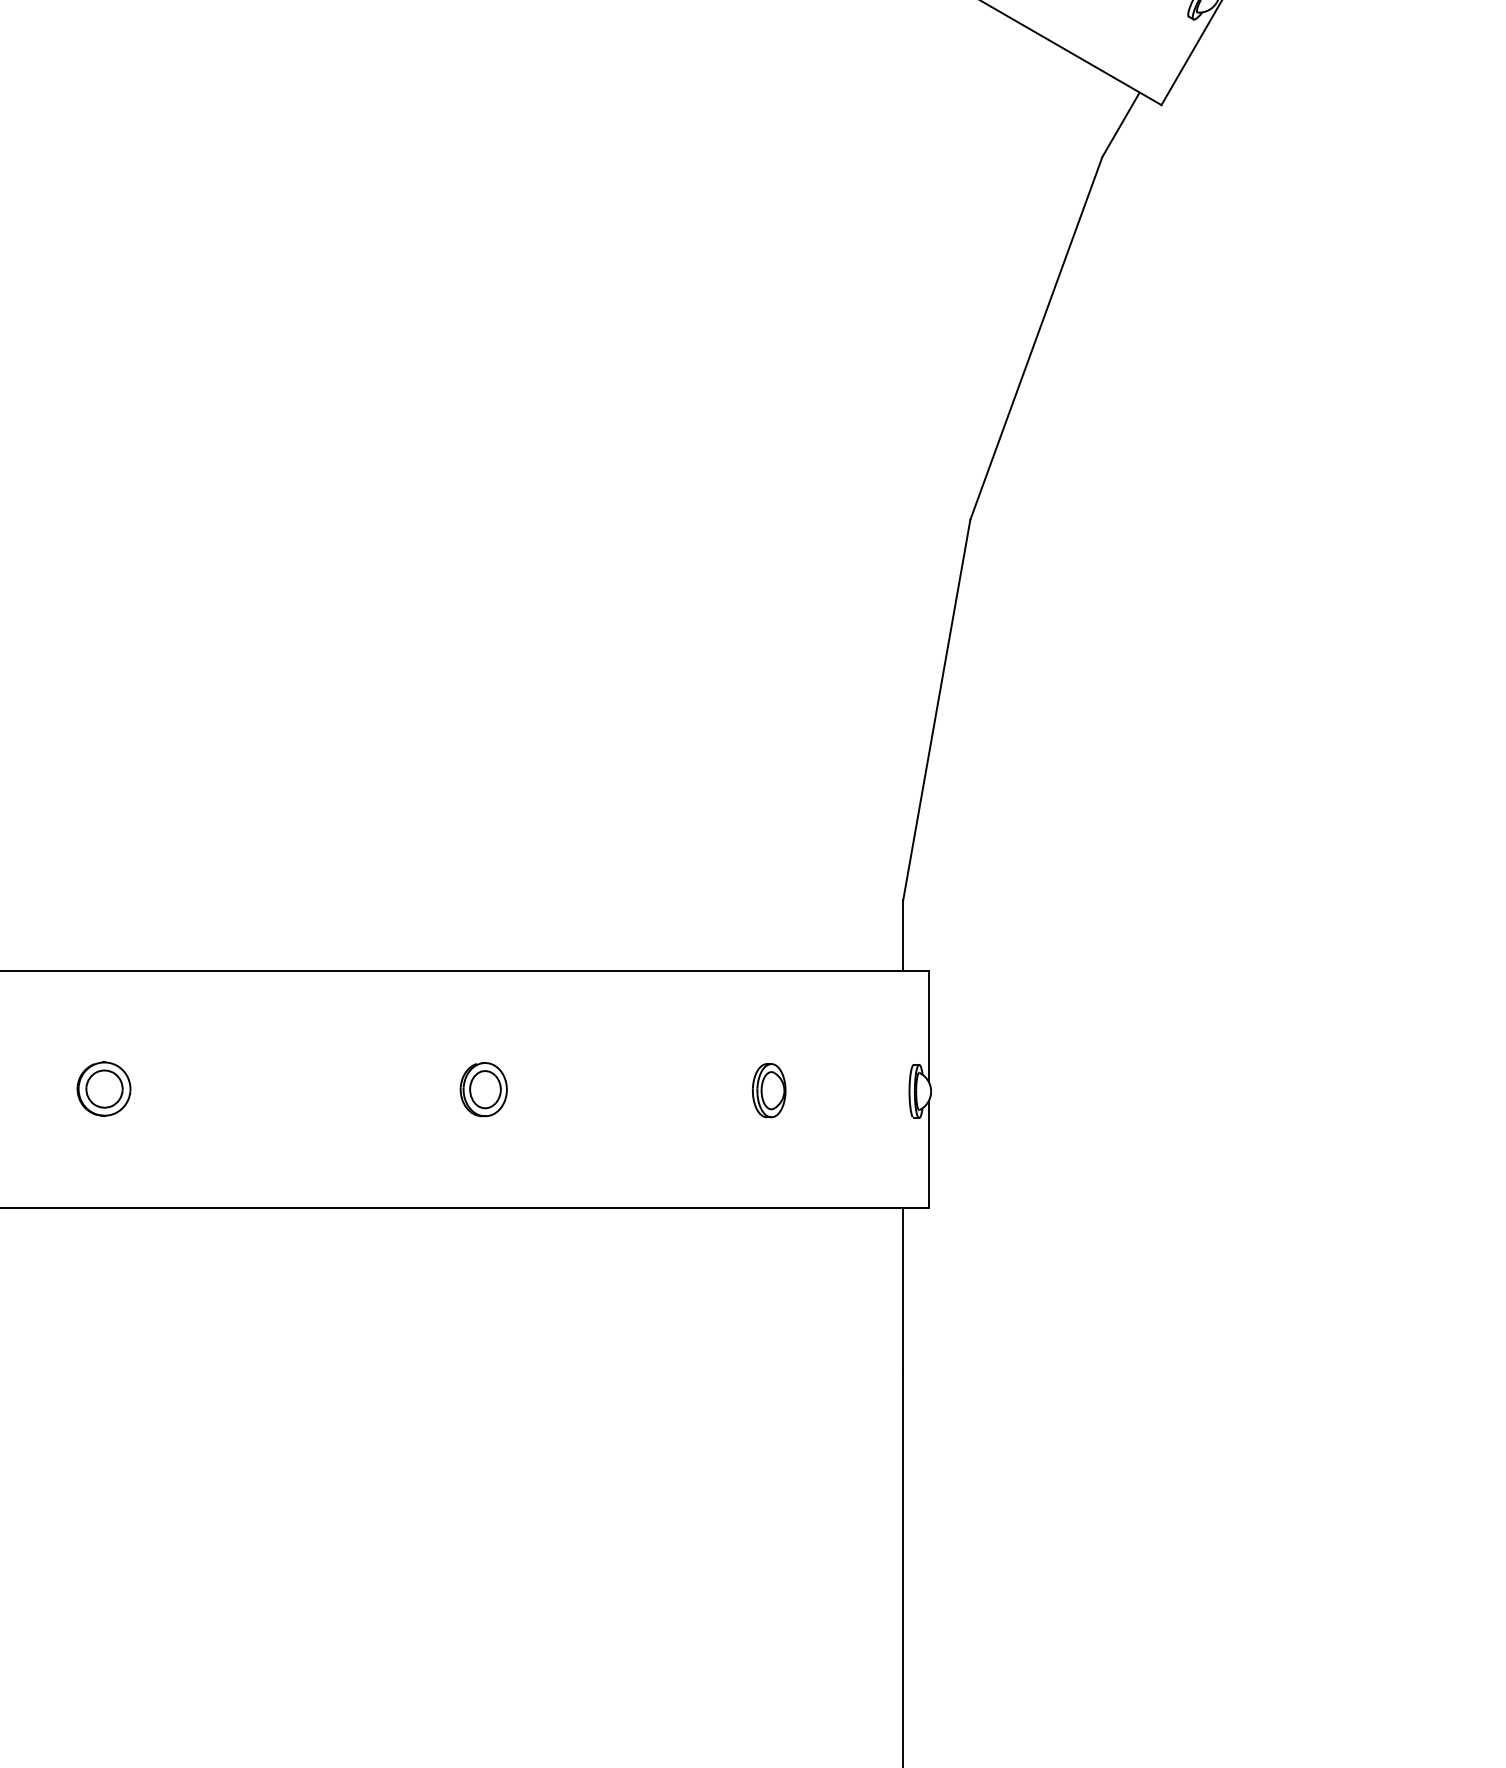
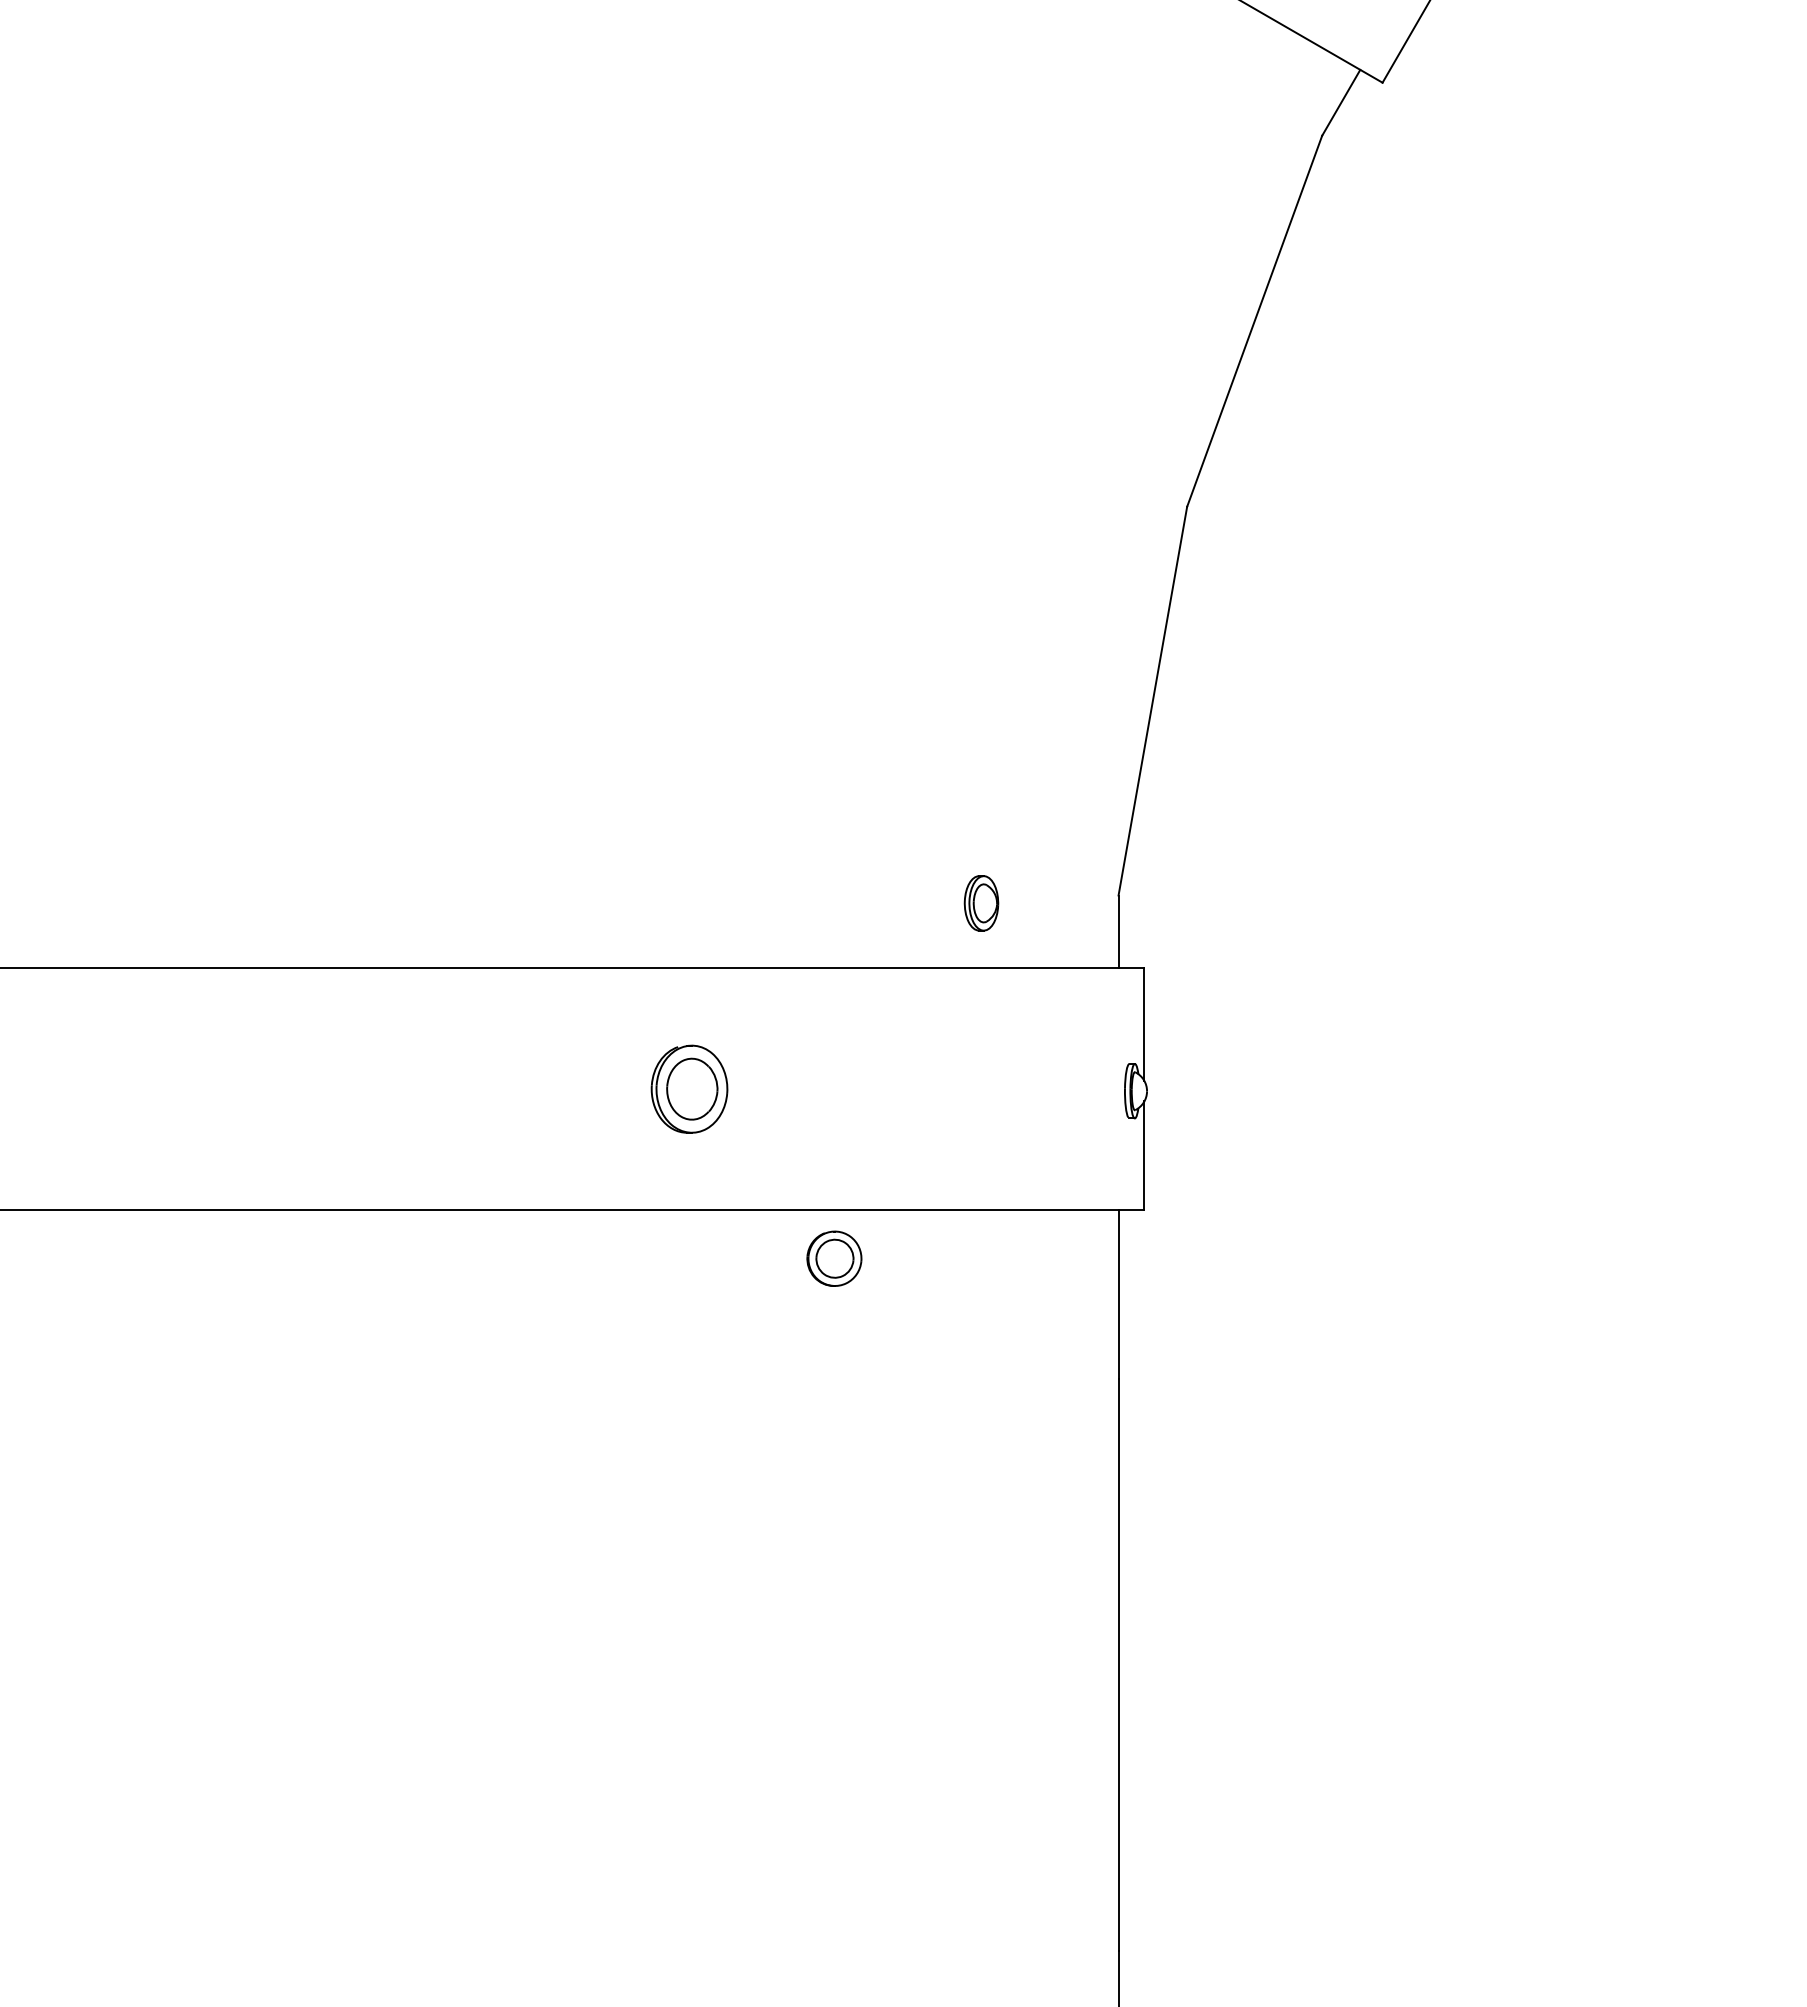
part: (104, 1088) -> (834, 1258), moved
part: (483, 1089) -> (689, 1089), size x1.6
part: (769, 1090) -> (981, 903), moved

